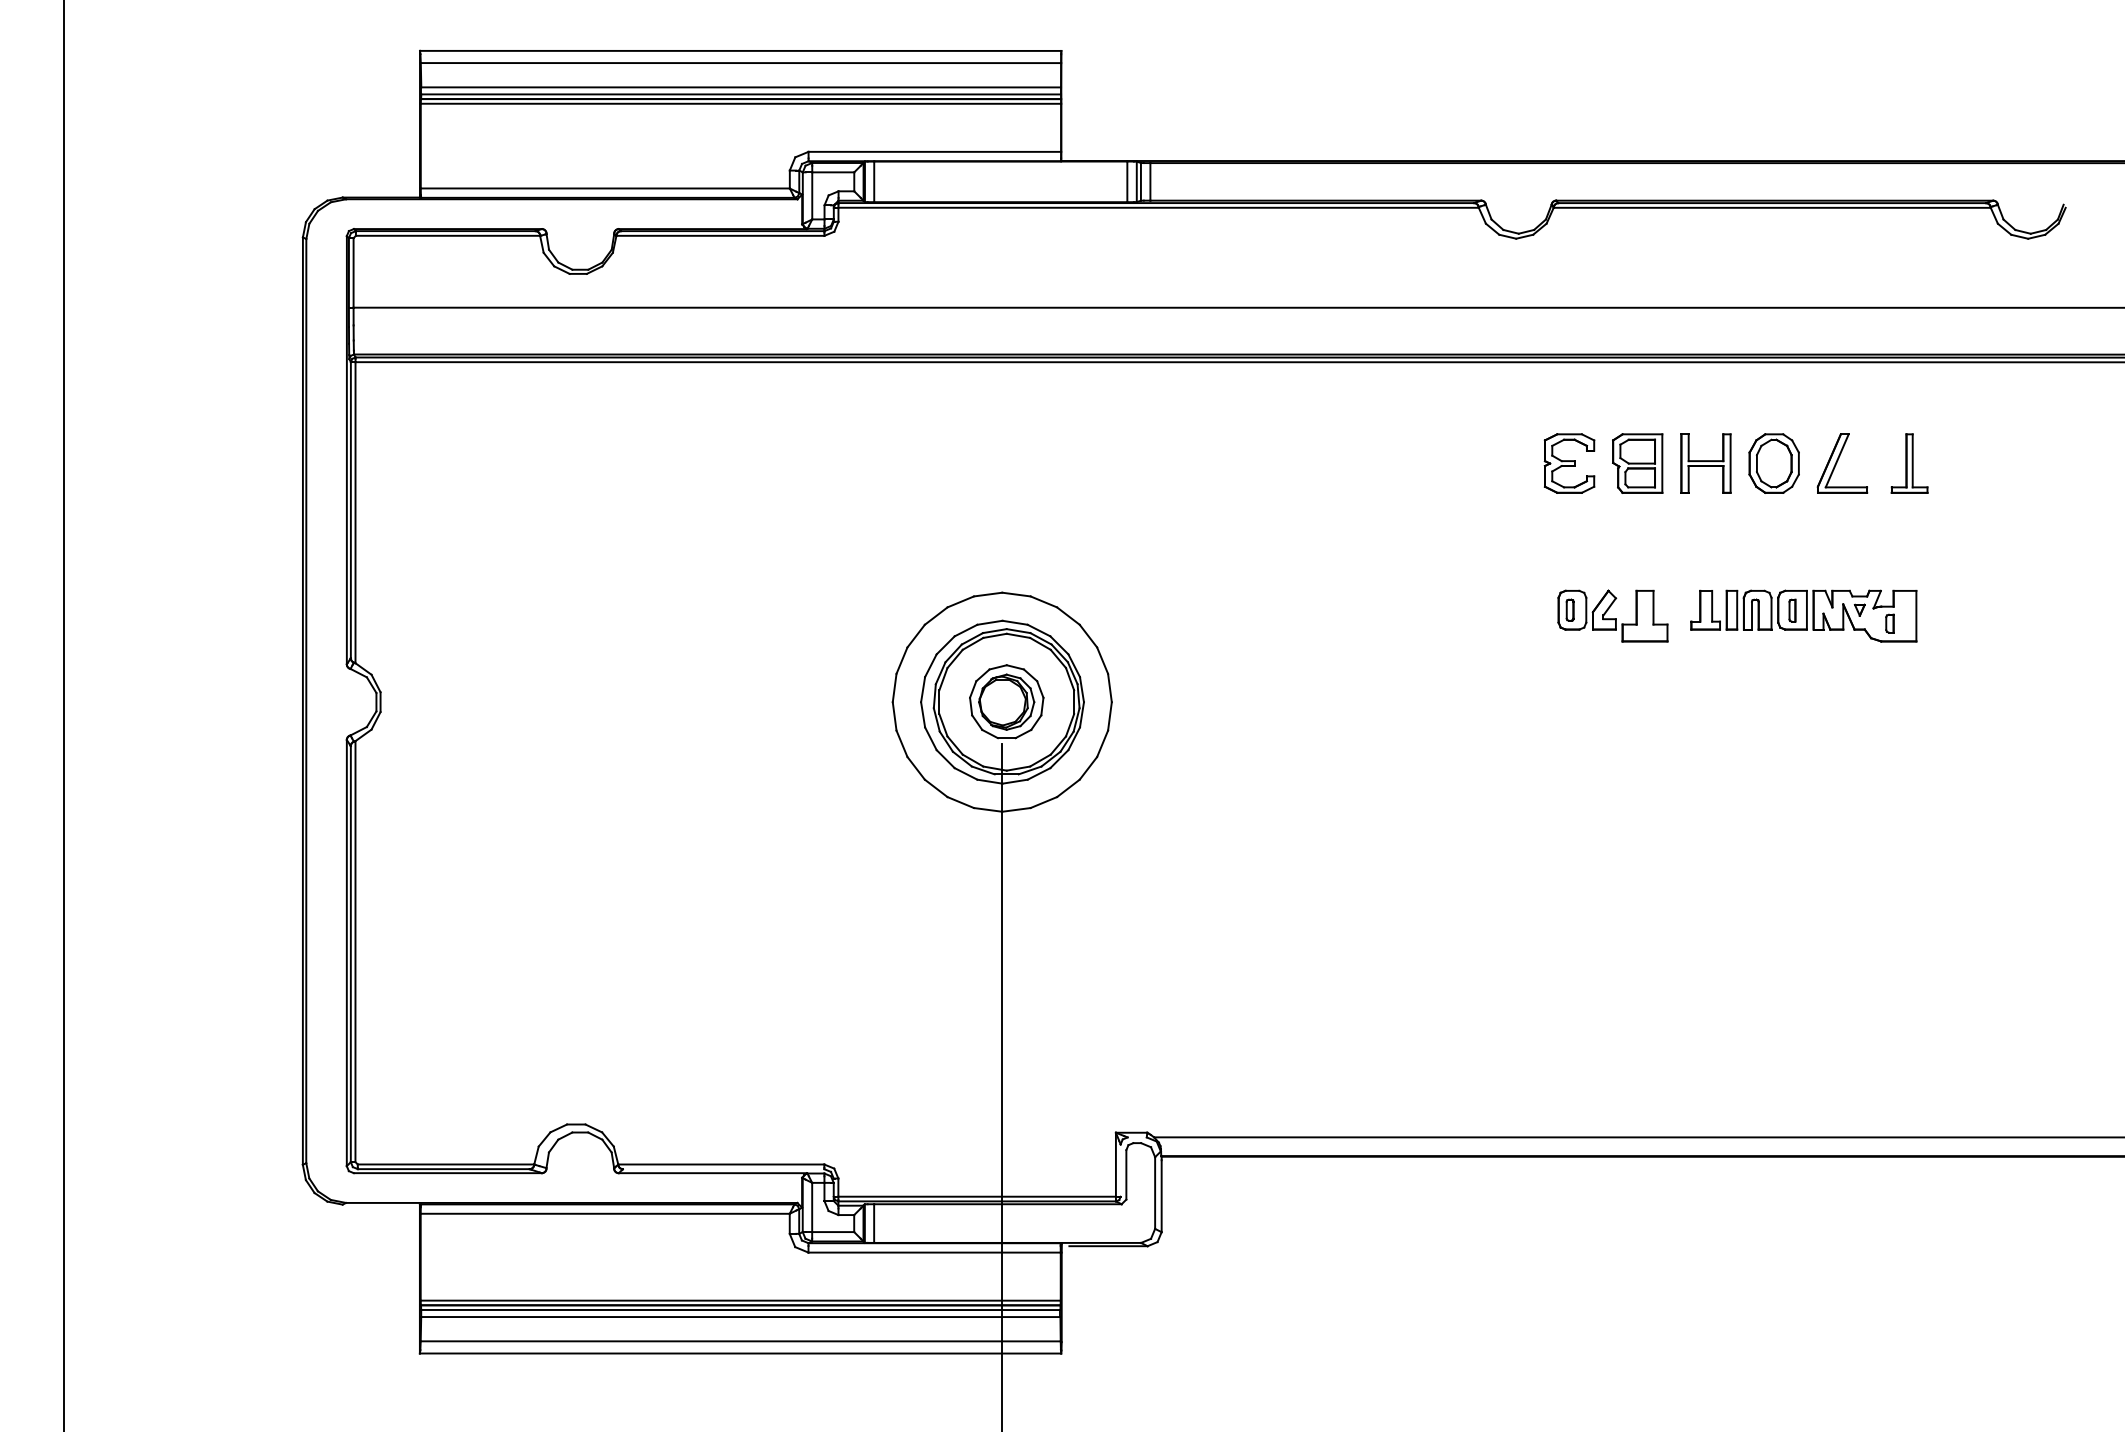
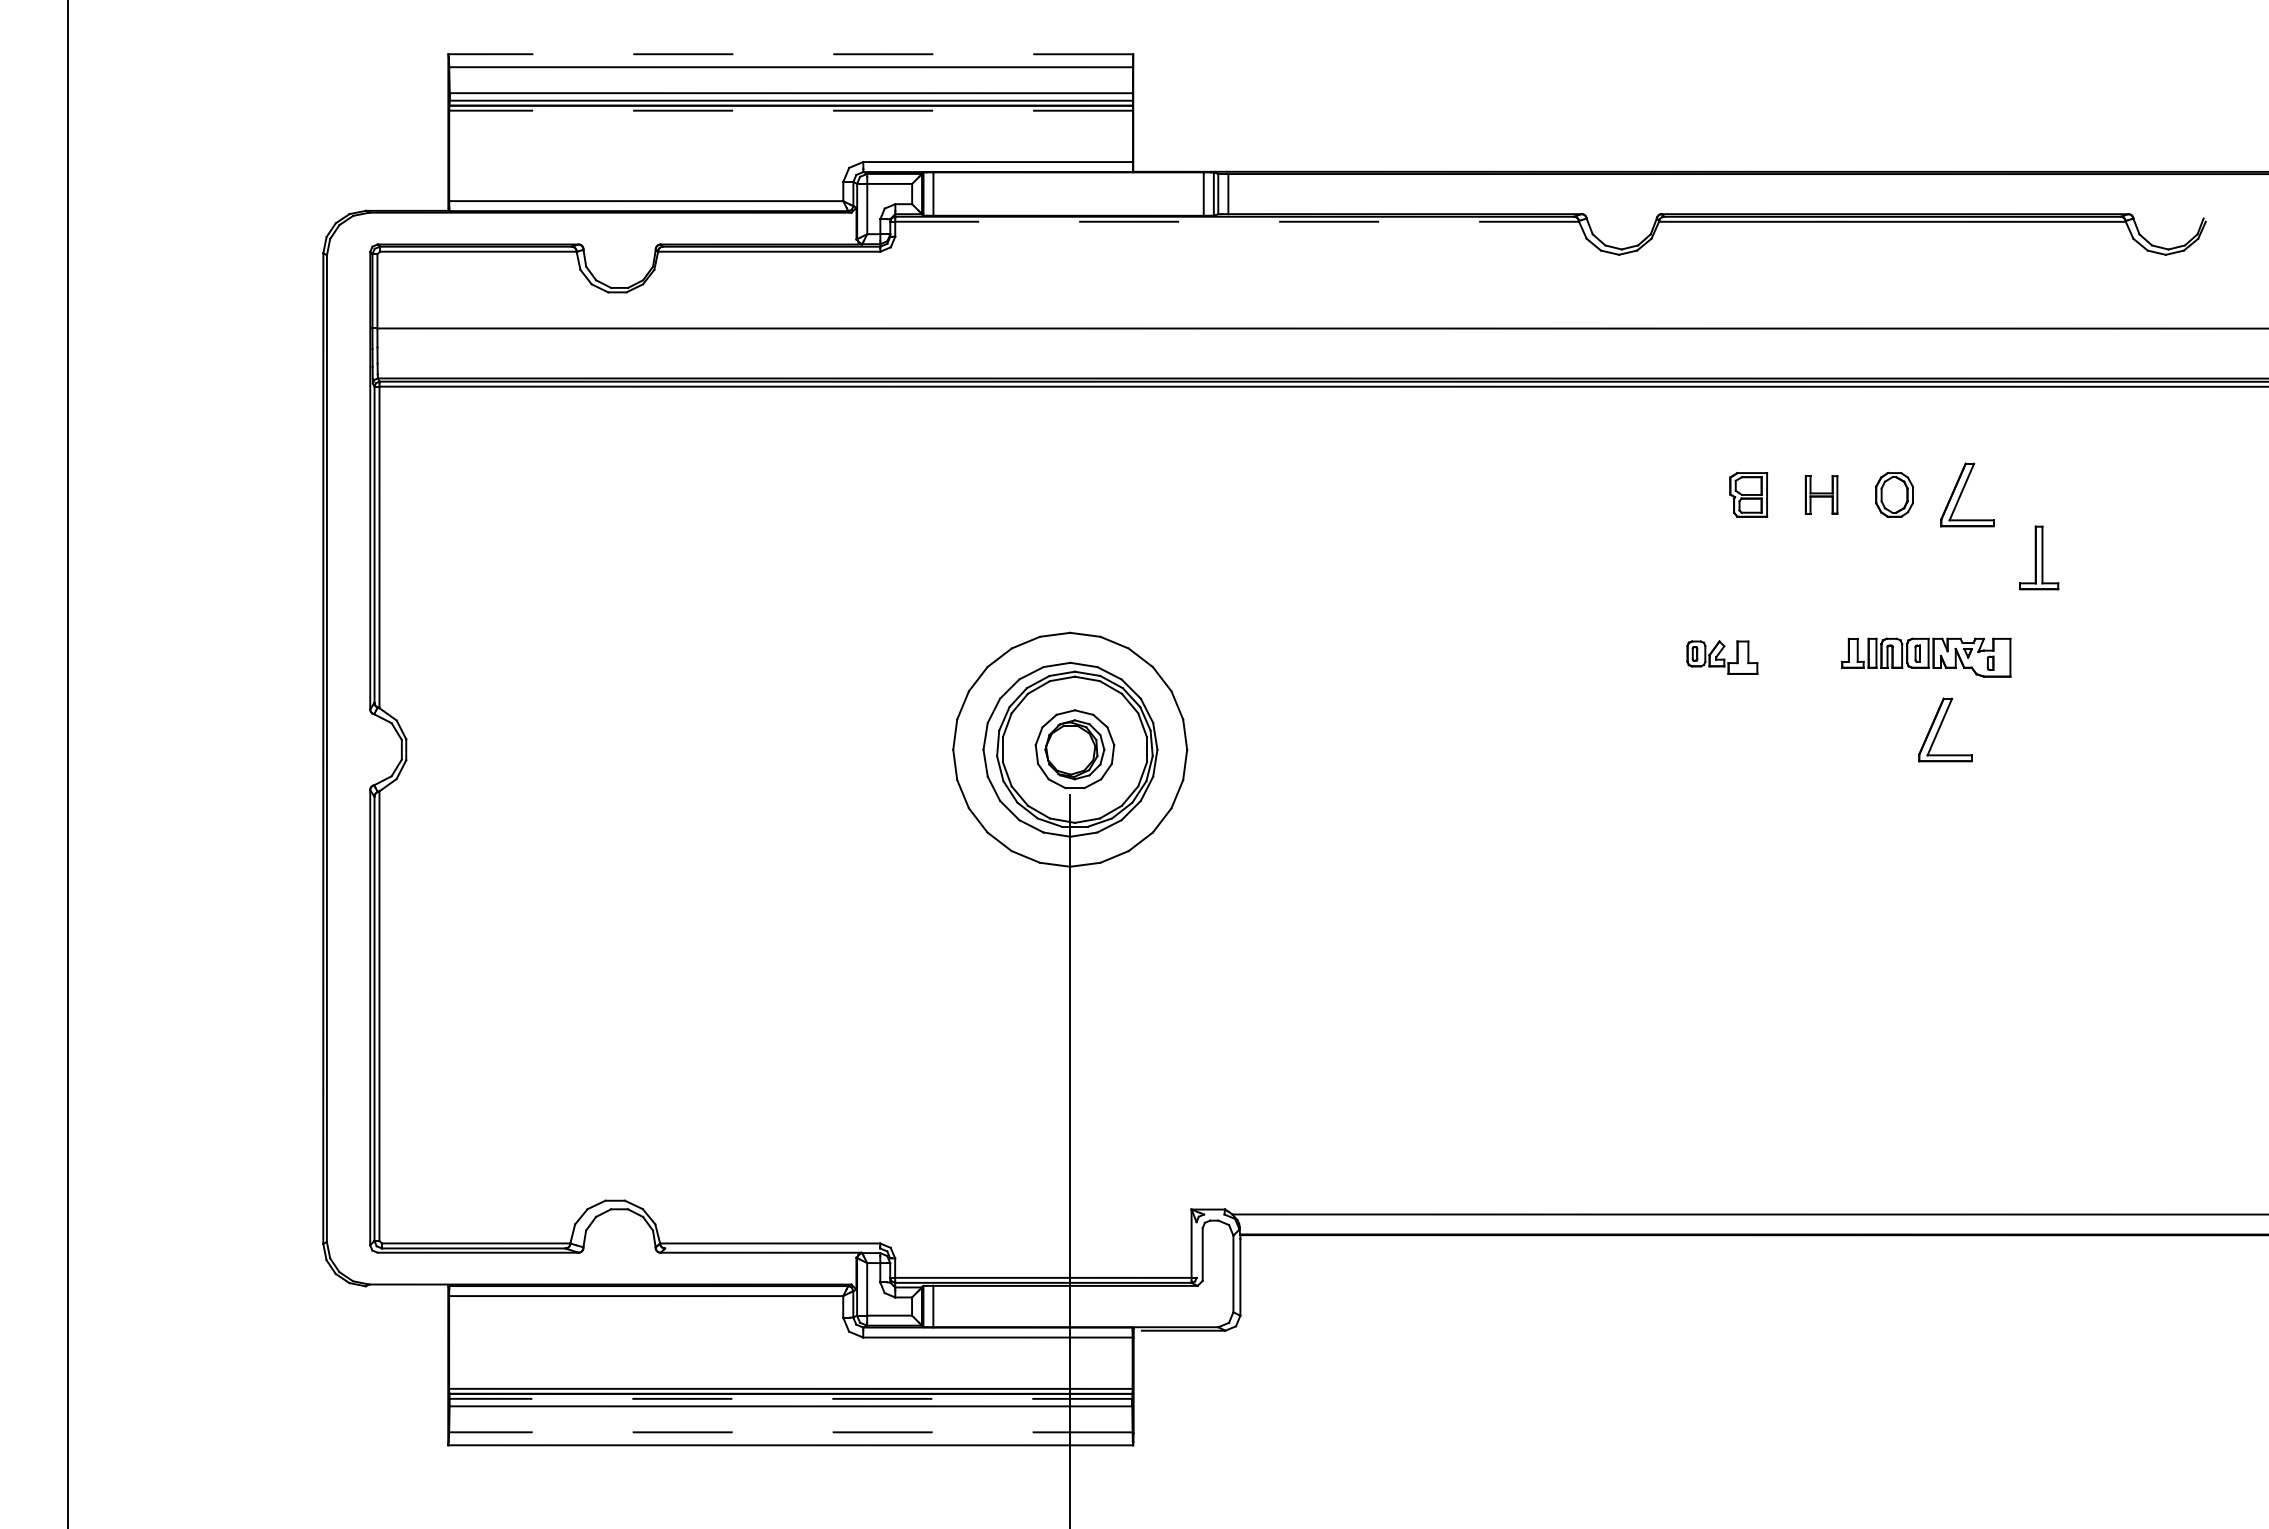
line: (740, 51) -> (790, 54), solid -> dashed
line: (741, 103) -> (791, 110), solid -> dashed
line: (1158, 207) -> (1237, 221), solid -> dashed
part: (1569, 463) -> (1675, 494), removed
part: (1637, 463) -> (1748, 494), size x0.7
part: (1705, 463) -> (1821, 494), size x0.6
part: (1774, 463) -> (1894, 494), size x0.7
part: (1909, 463) -> (2039, 557), moved
part: (1613, 615) -> (1722, 657), size x0.6
part: (1804, 615) -> (1926, 657), size x0.7
part: (1821, 683) -> (1945, 729), added
line: (740, 1309) -> (790, 1398), solid -> dashed
line: (740, 1341) -> (790, 1432), solid -> dashed

